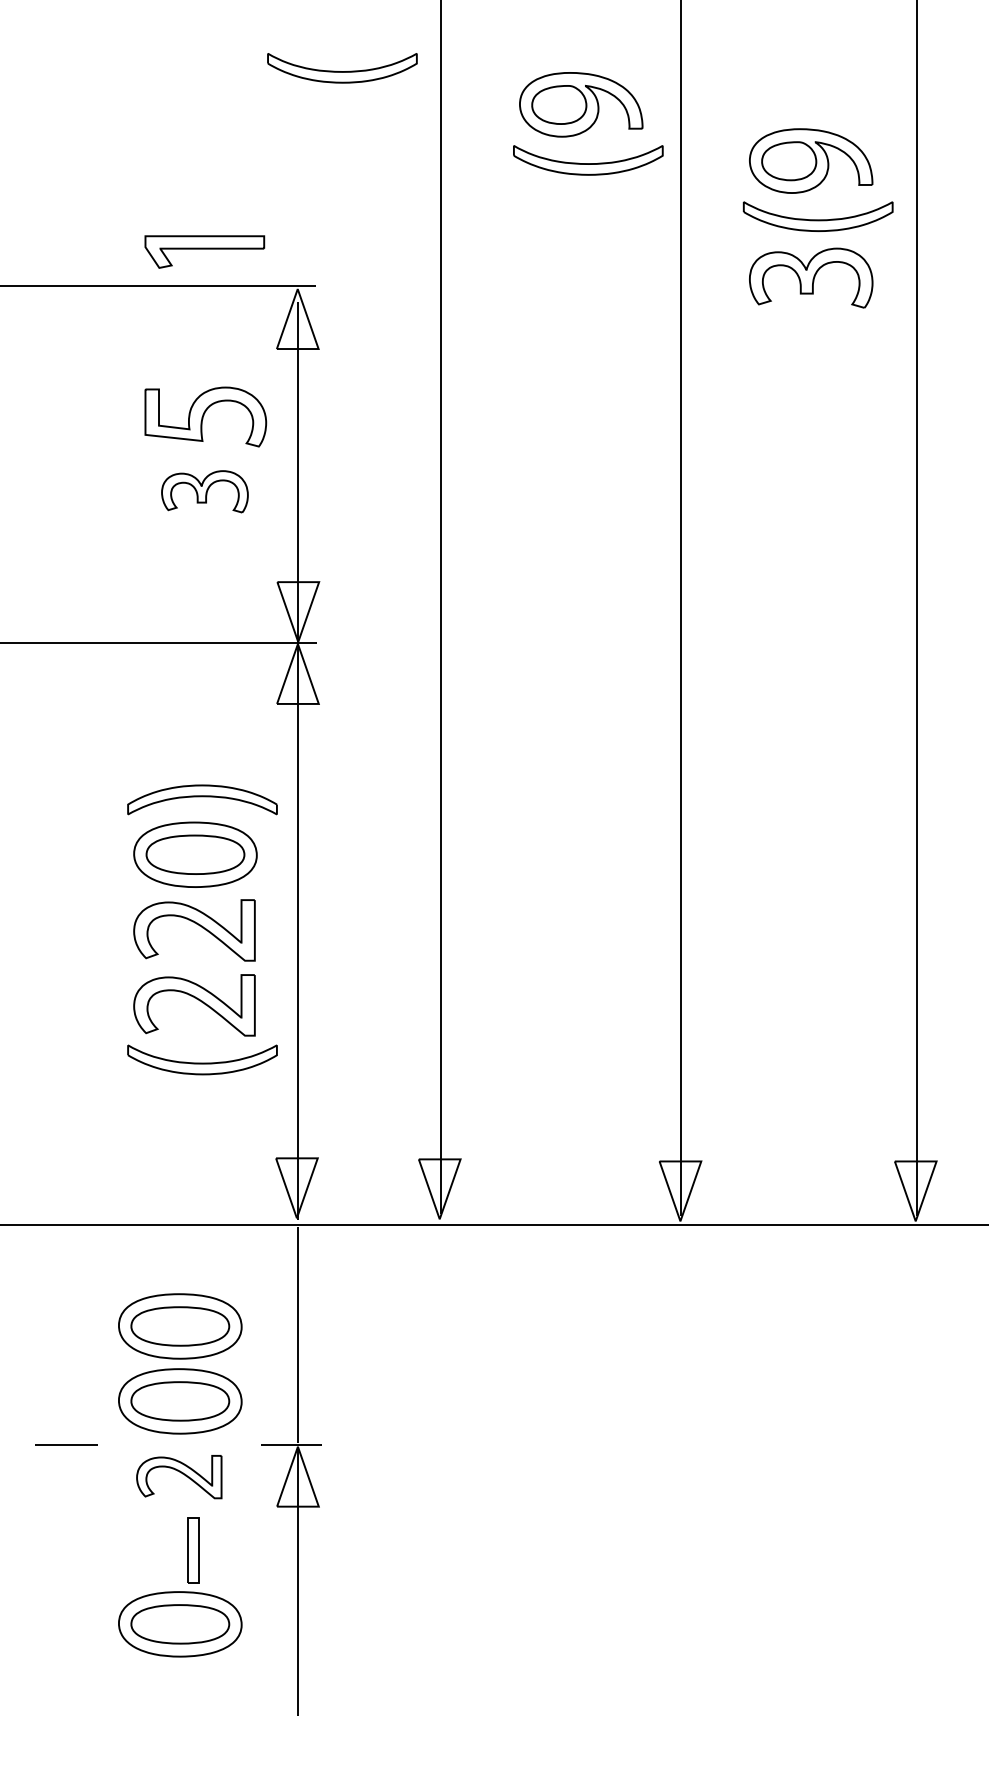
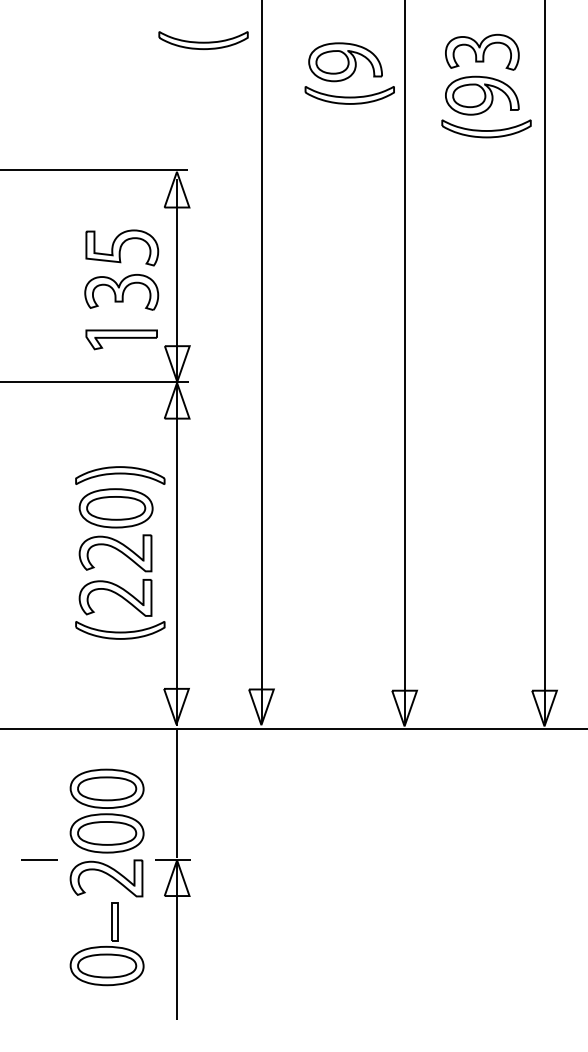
part: (204, 251) -> (121, 339), moved
part: (811, 276) -> (482, 51), moved
part: (204, 491) -> (121, 292), size x1.43
part: (179, 1477) -> (106, 878), size x1.43

